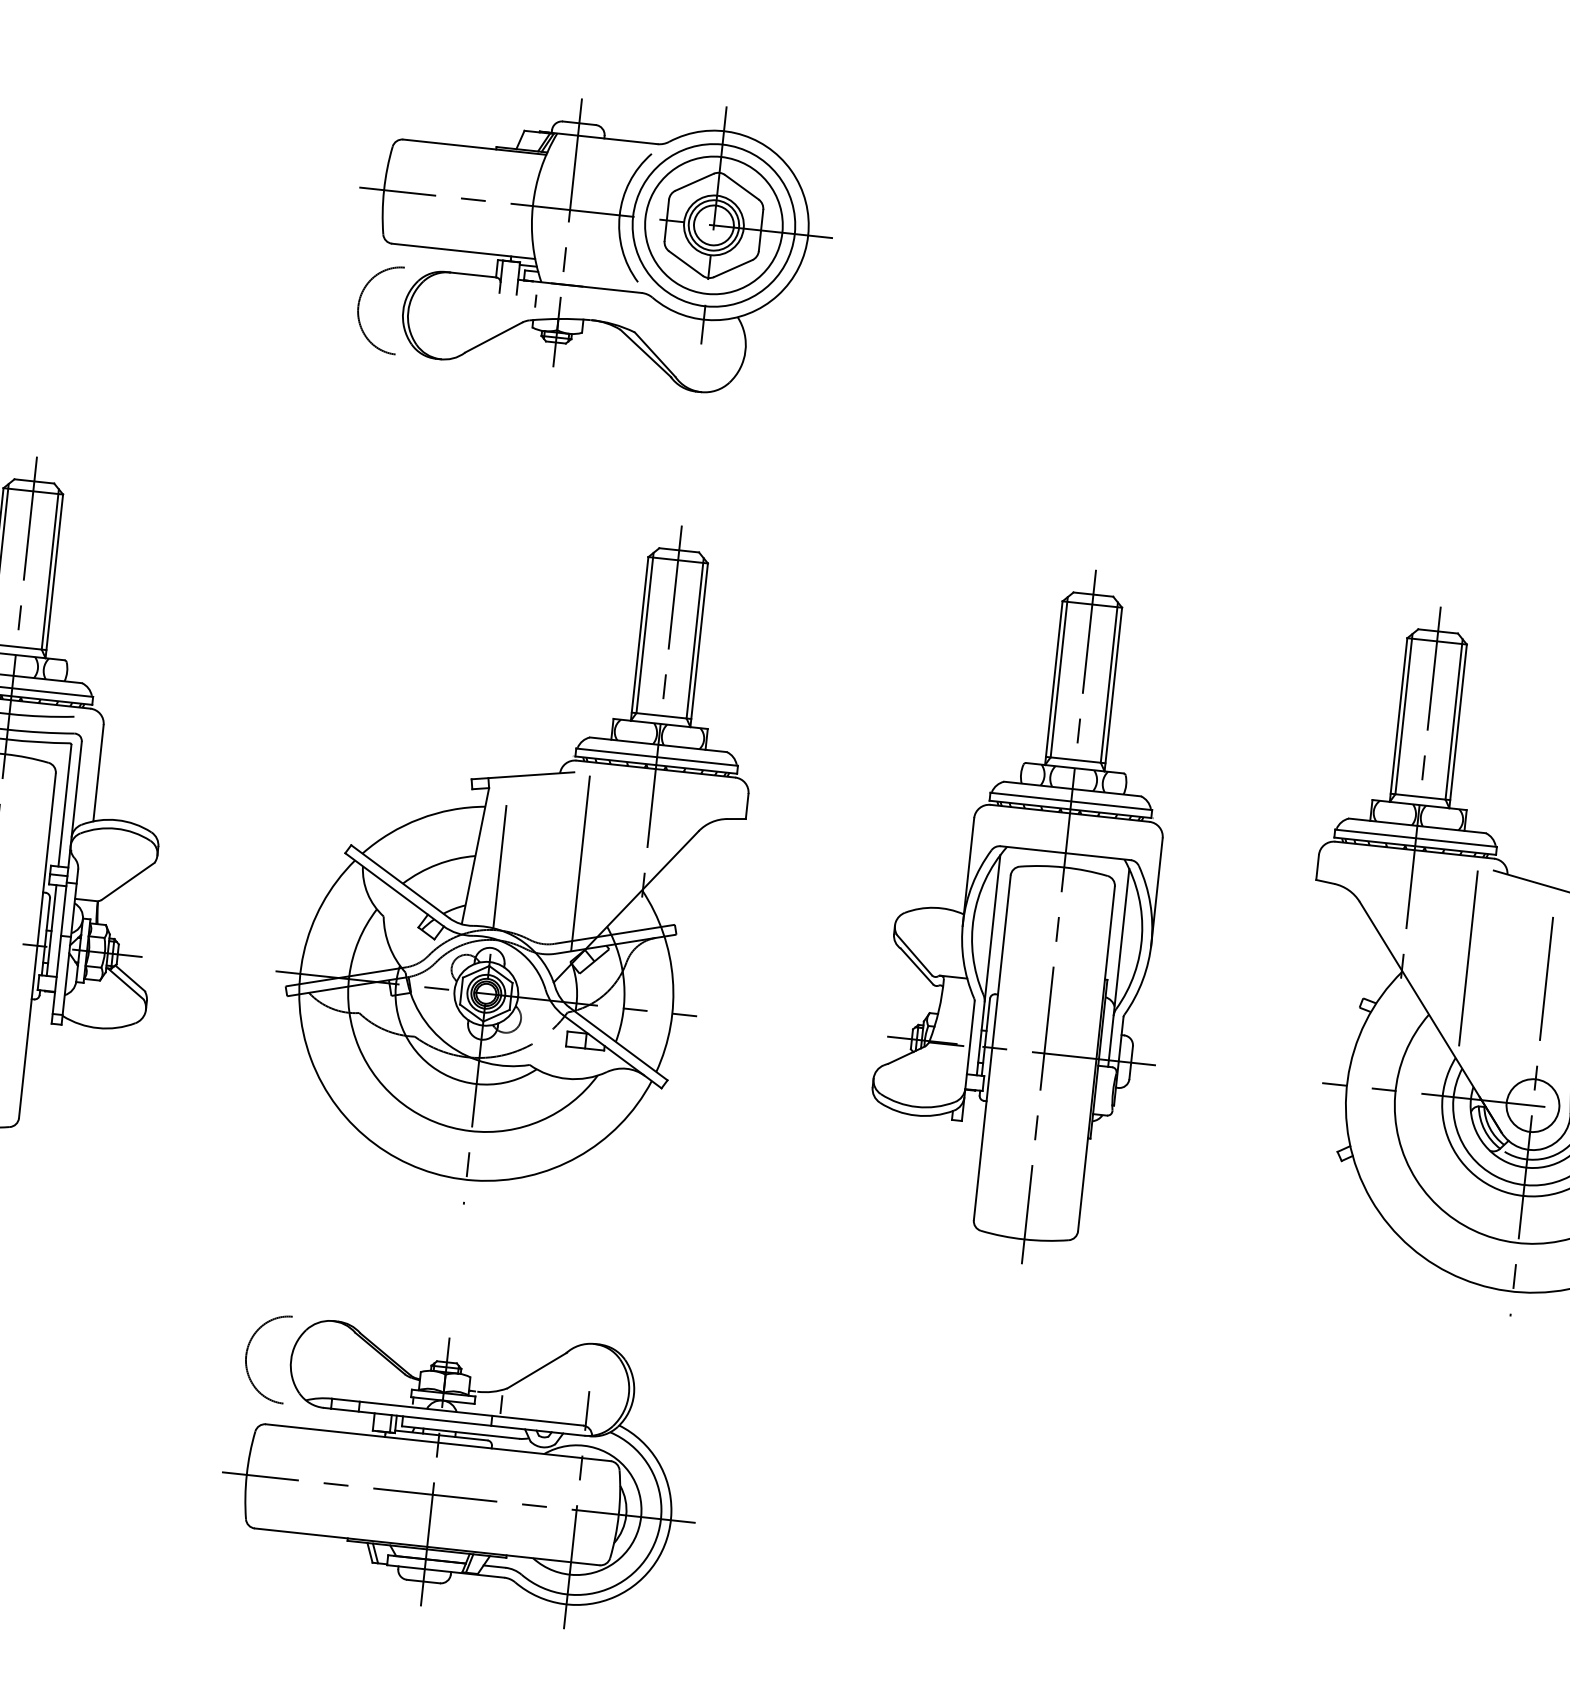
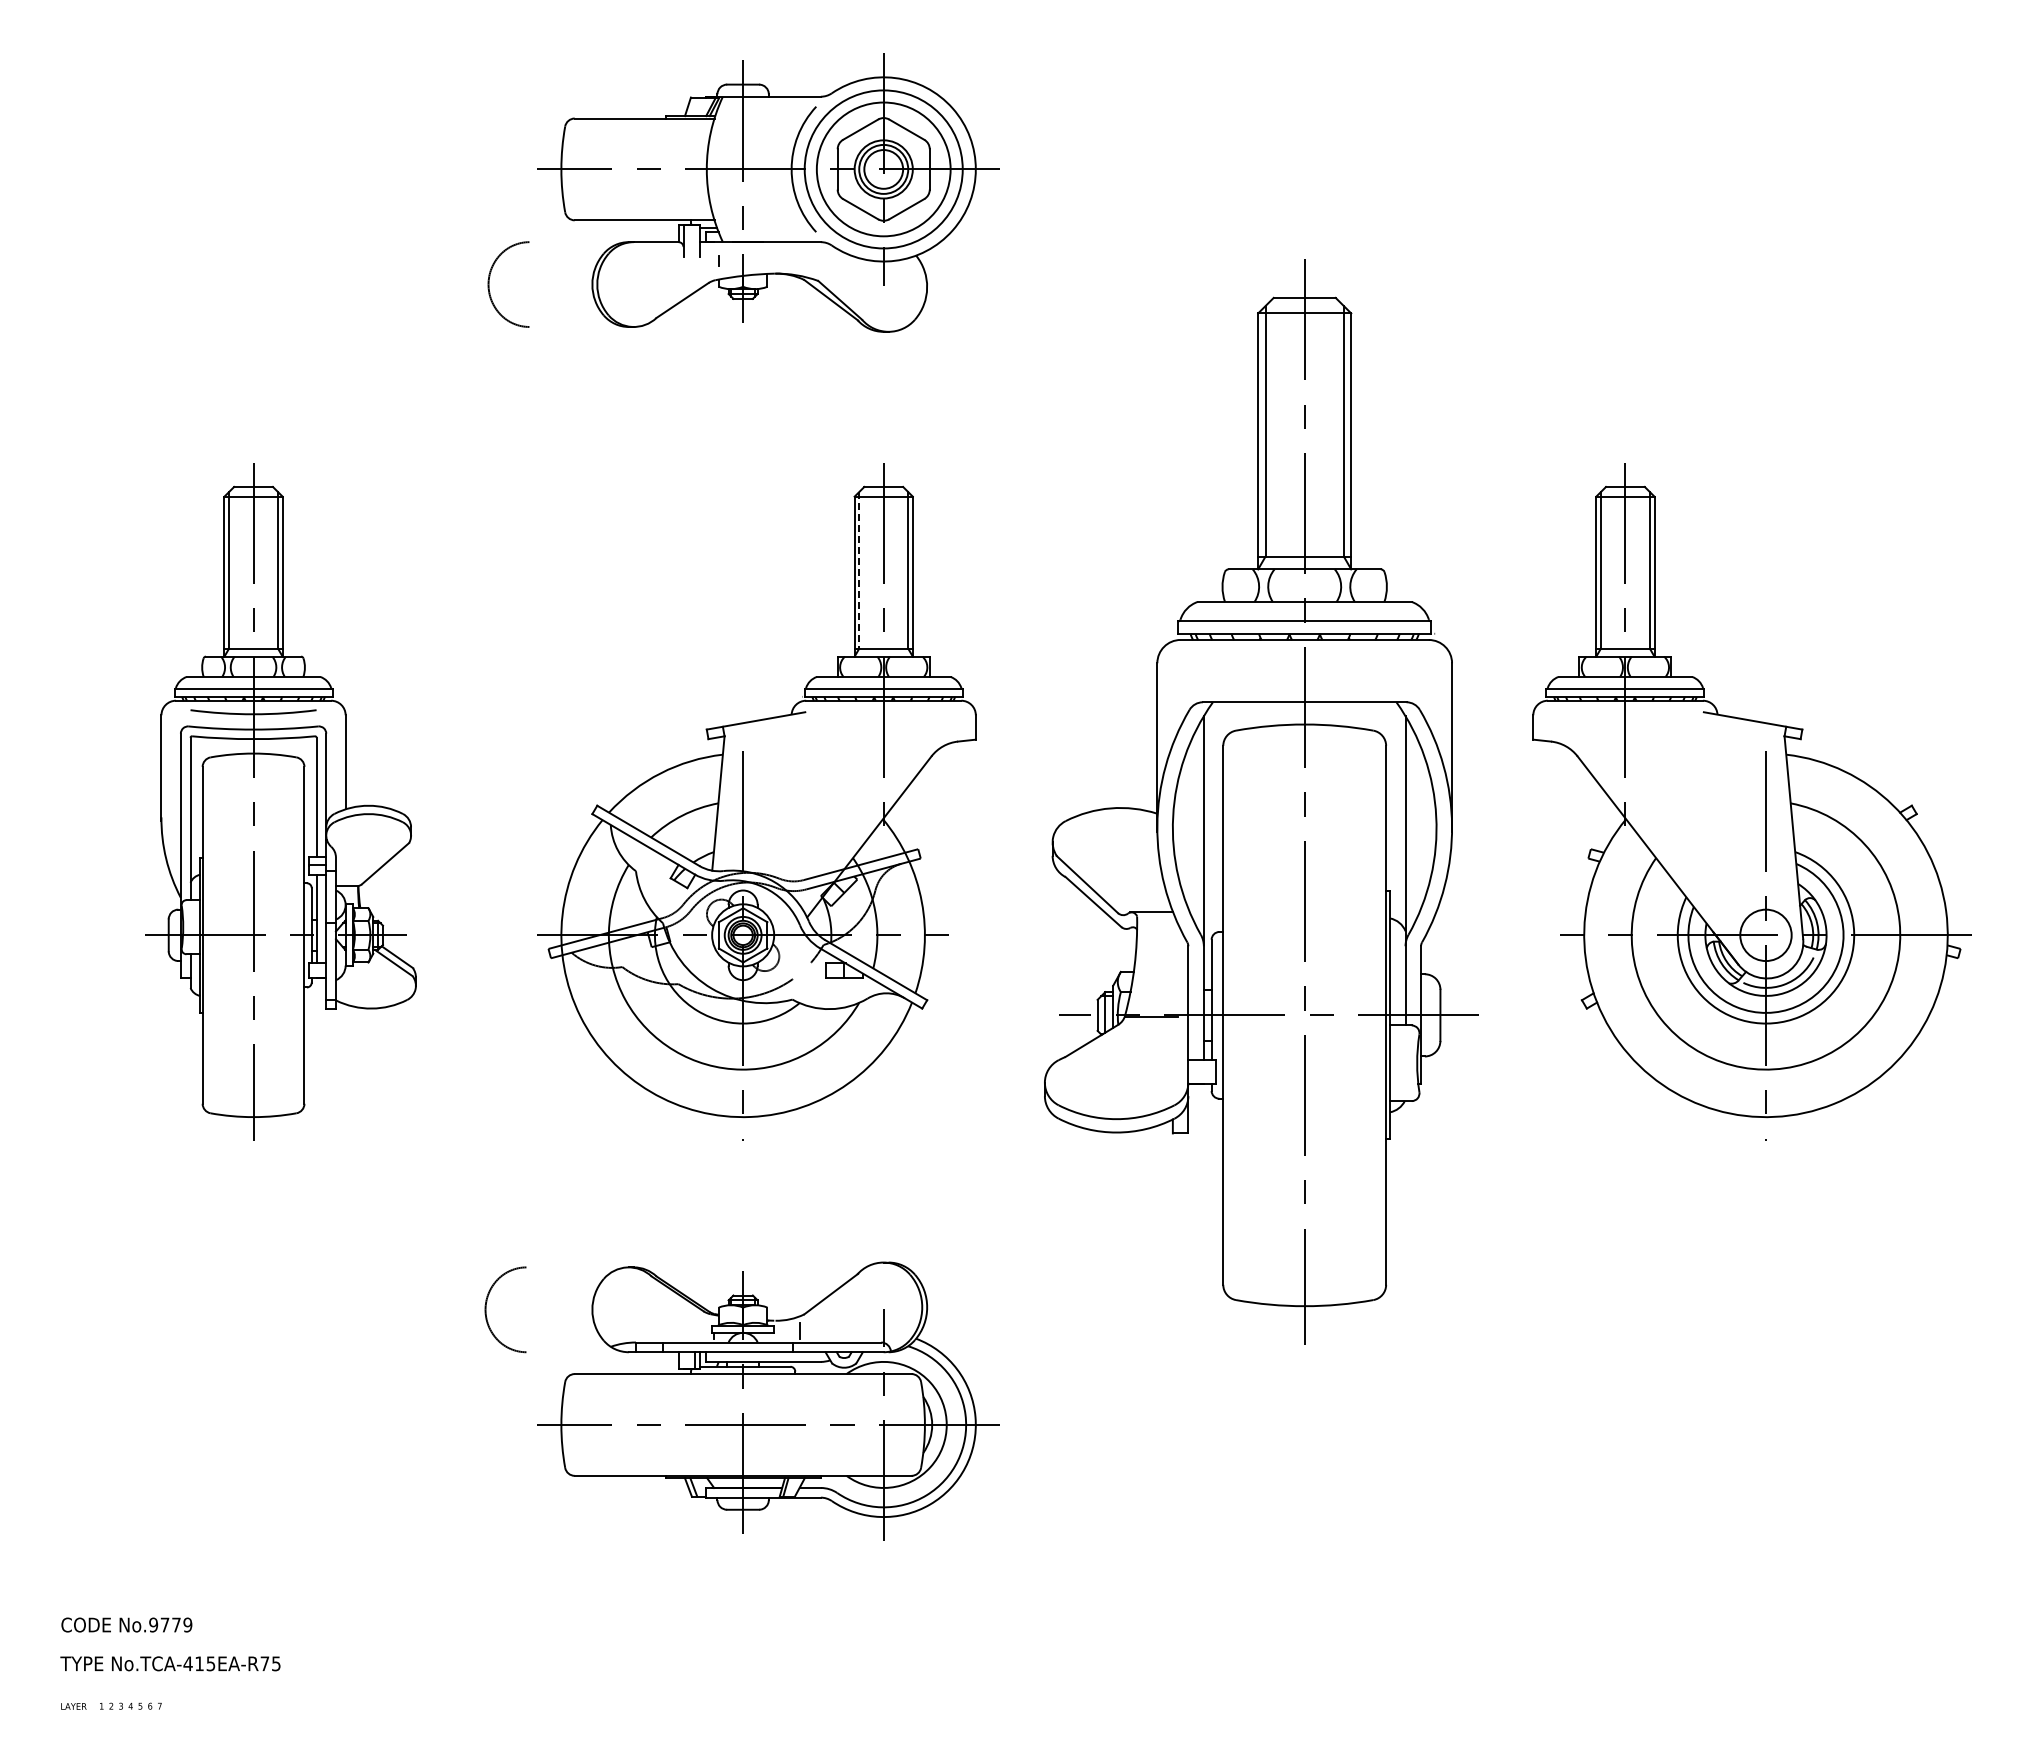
part: (359, 306) -> (489, 284), moved
line: (645, 633) -> (859, 570), solid -> dashed
line: (580, 863) -> (820, 799), removed
part: (1031, 913) -> (1261, 801), size x1.6
line: (1468, 958) -> (1688, 799), removed
part: (247, 1355) -> (486, 1309), moved

